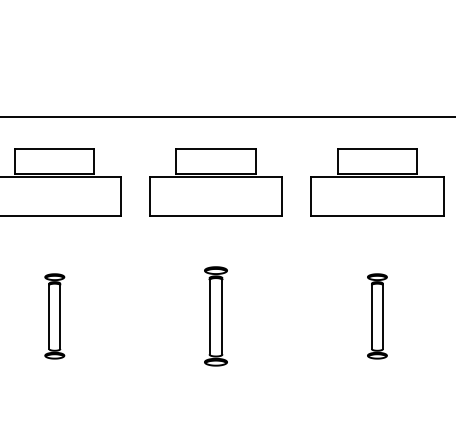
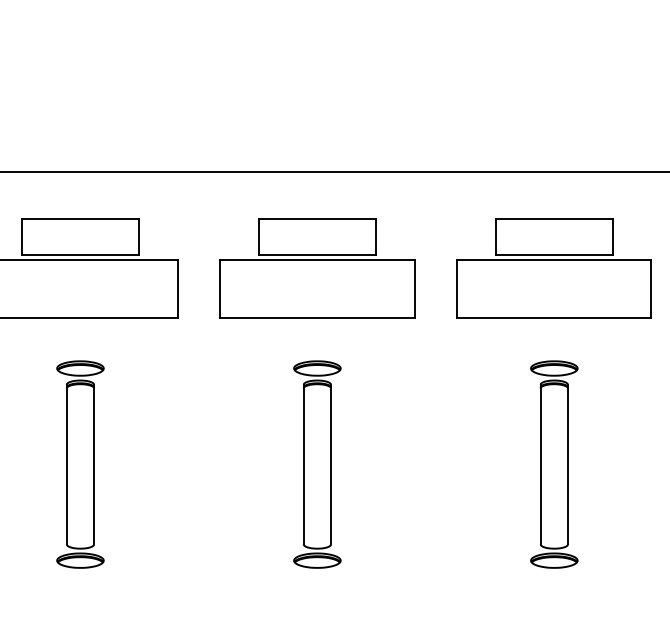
part: (54, 316) -> (80, 464), size x1.67
part: (215, 316) -> (316, 464), size x1.43
part: (377, 316) -> (554, 464), size x1.67

